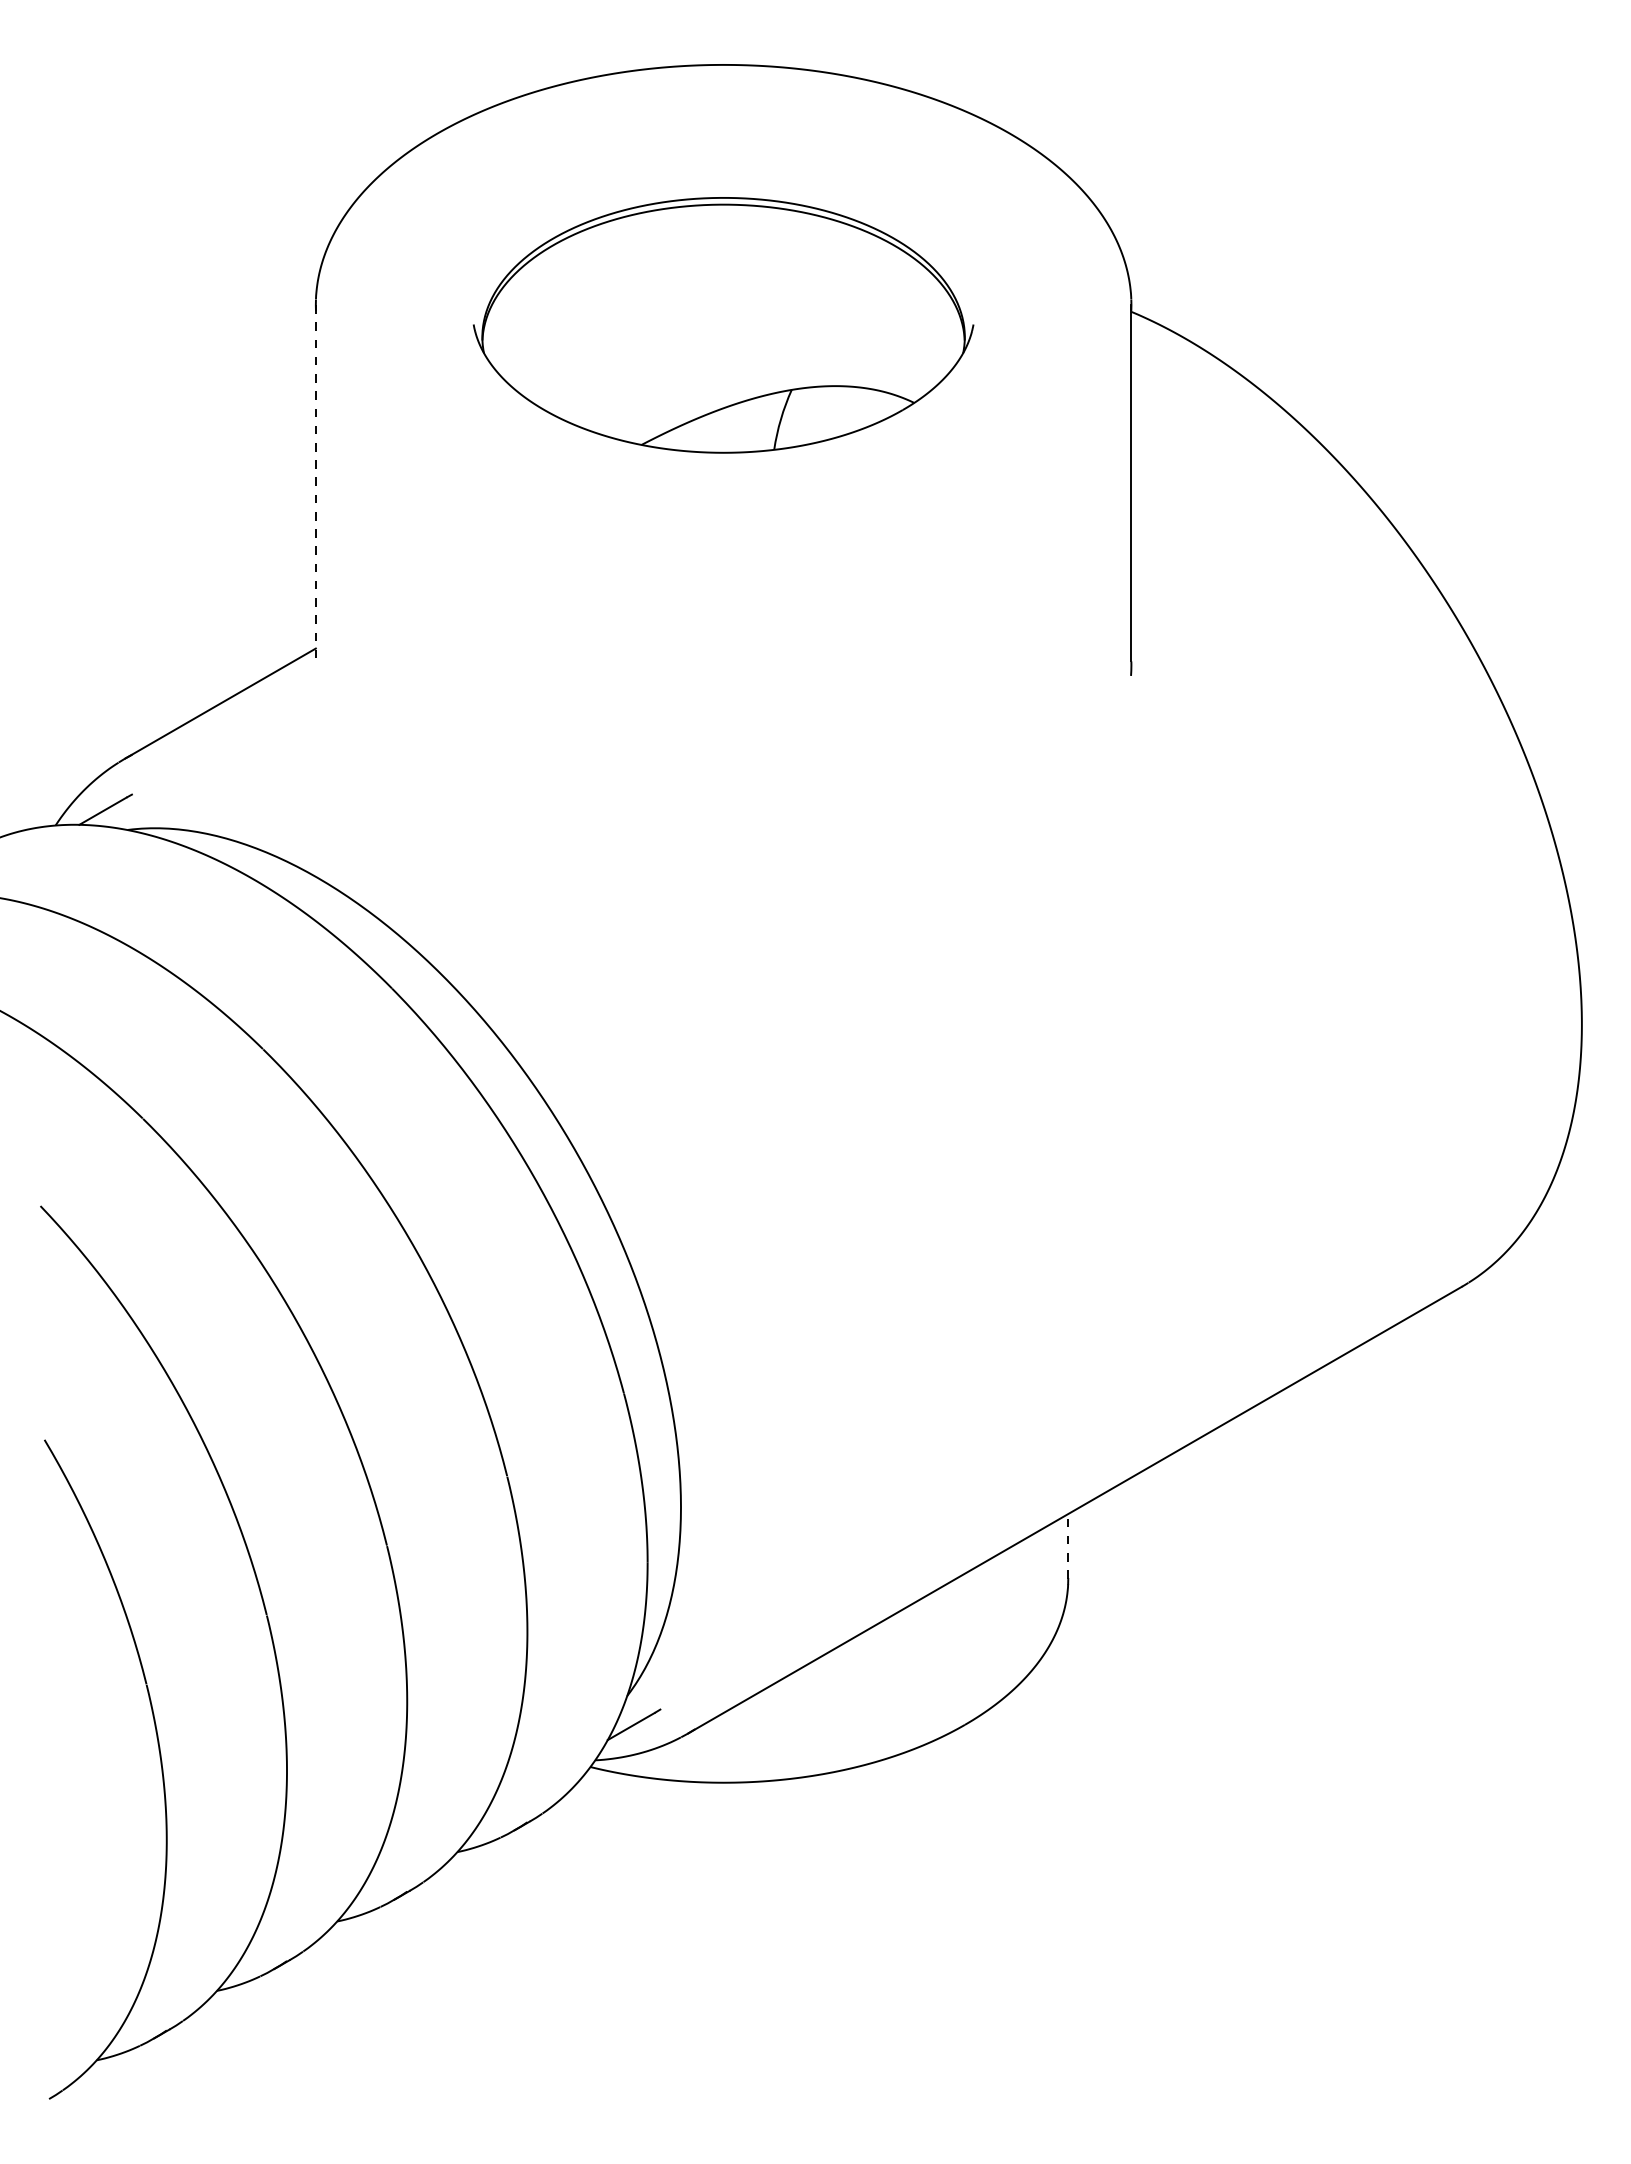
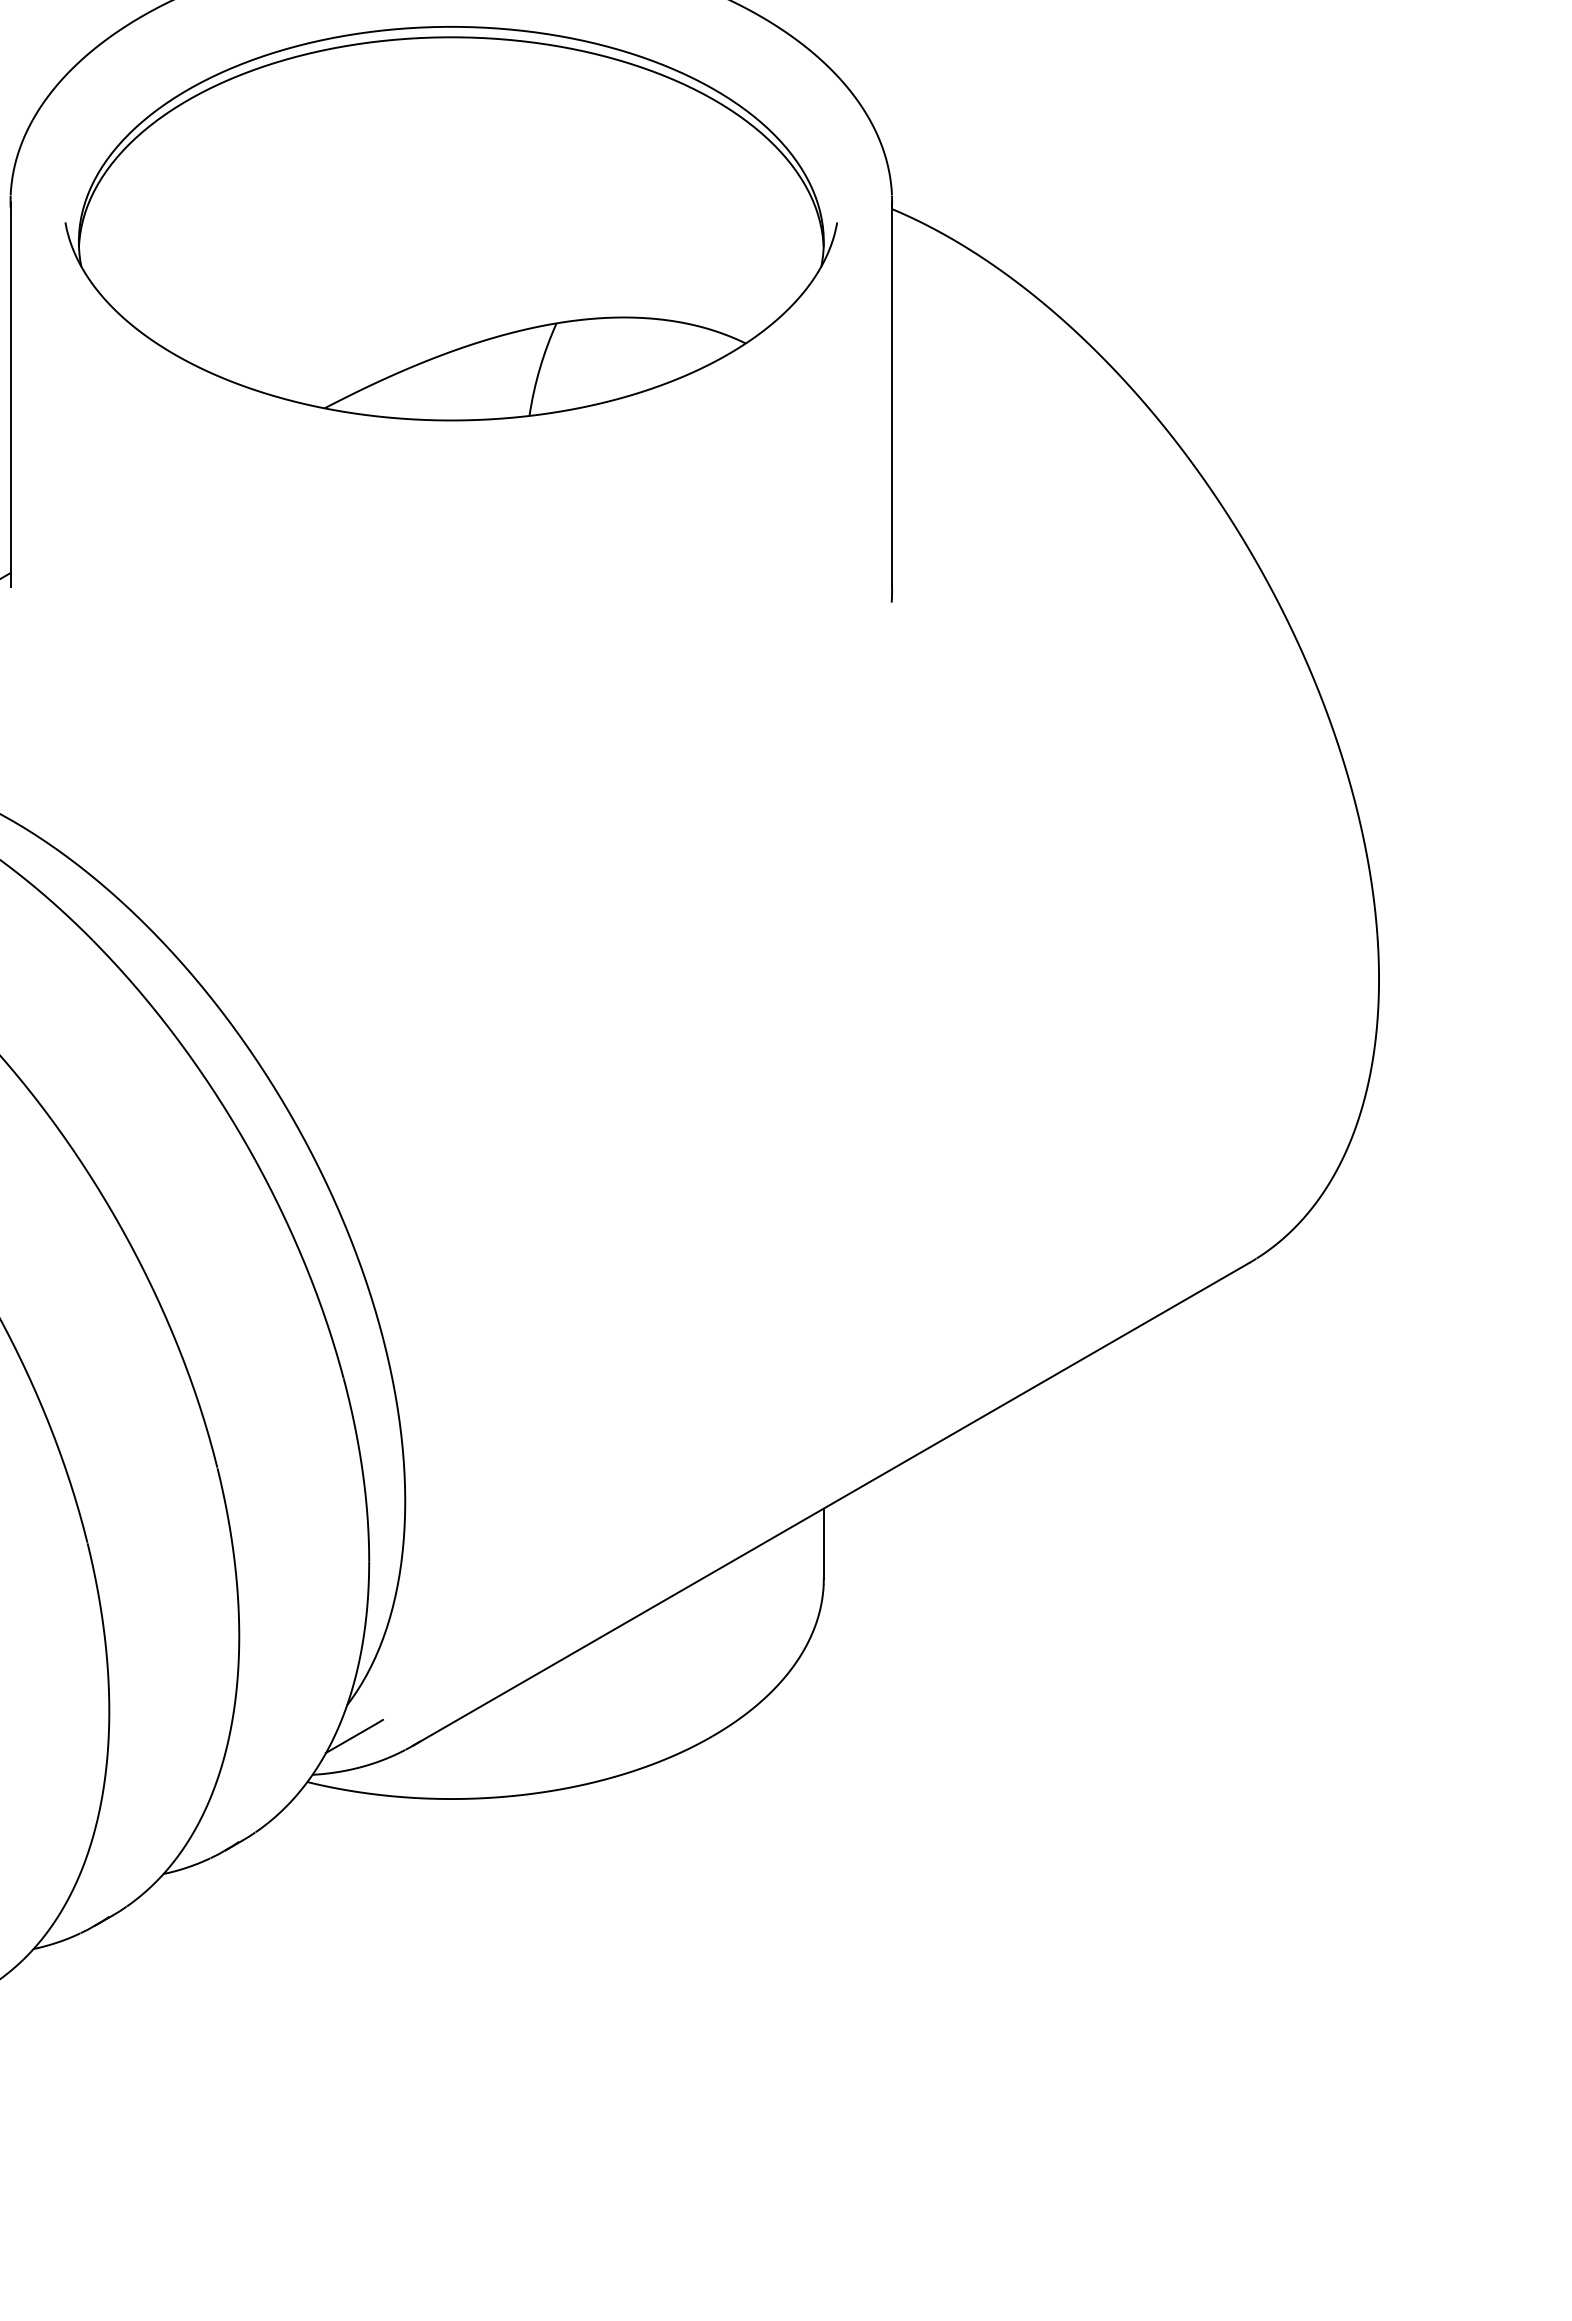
part: (723, 325) -> (451, 223), size x1.43
line: (315, 483) -> (10, 394), dashed -> solid
line: (1068, 1546) -> (824, 1543), dashed -> solid

